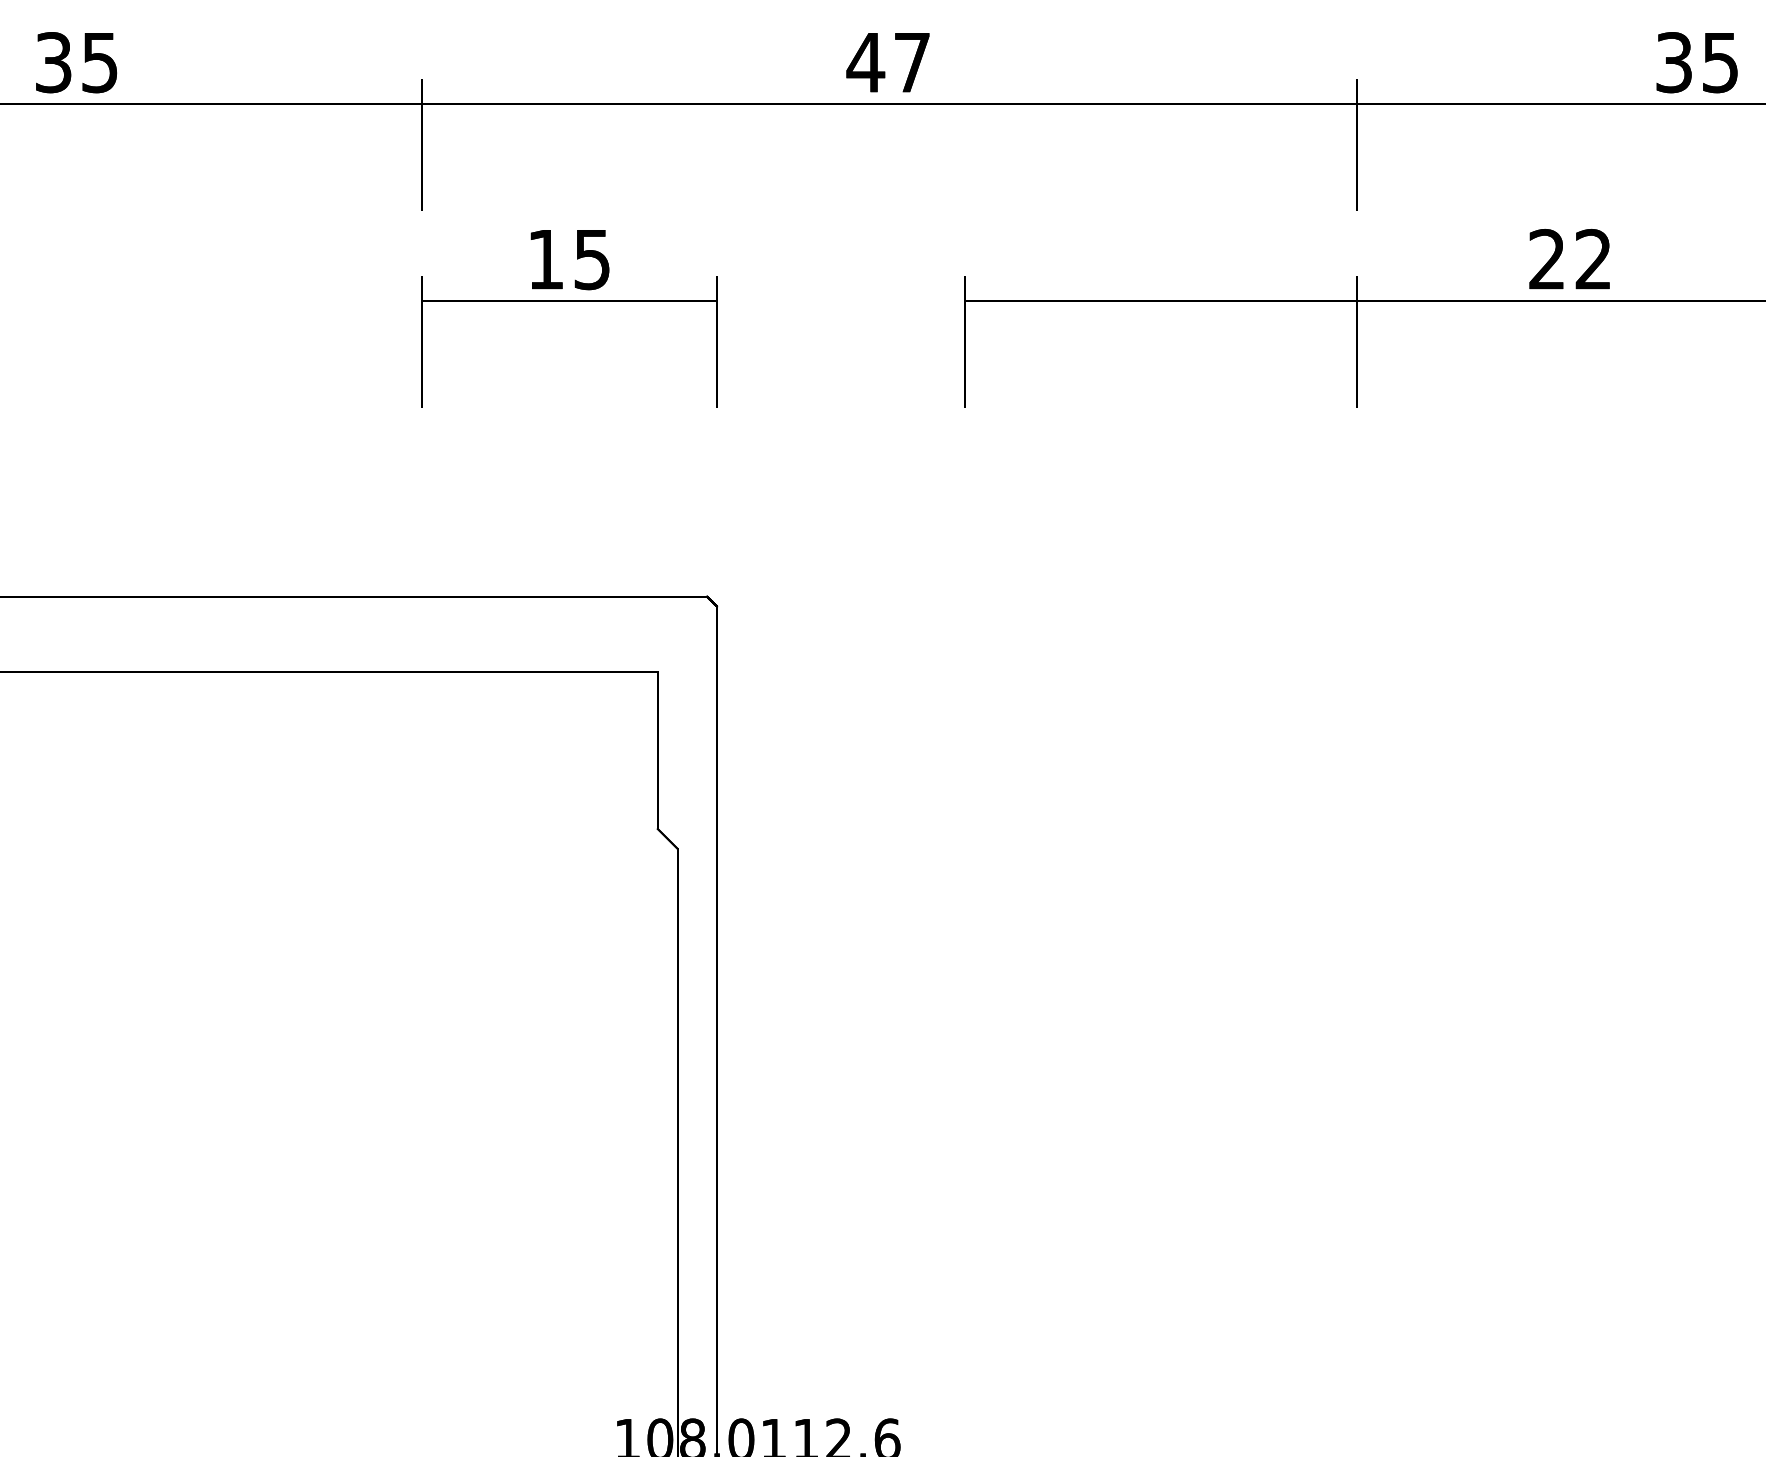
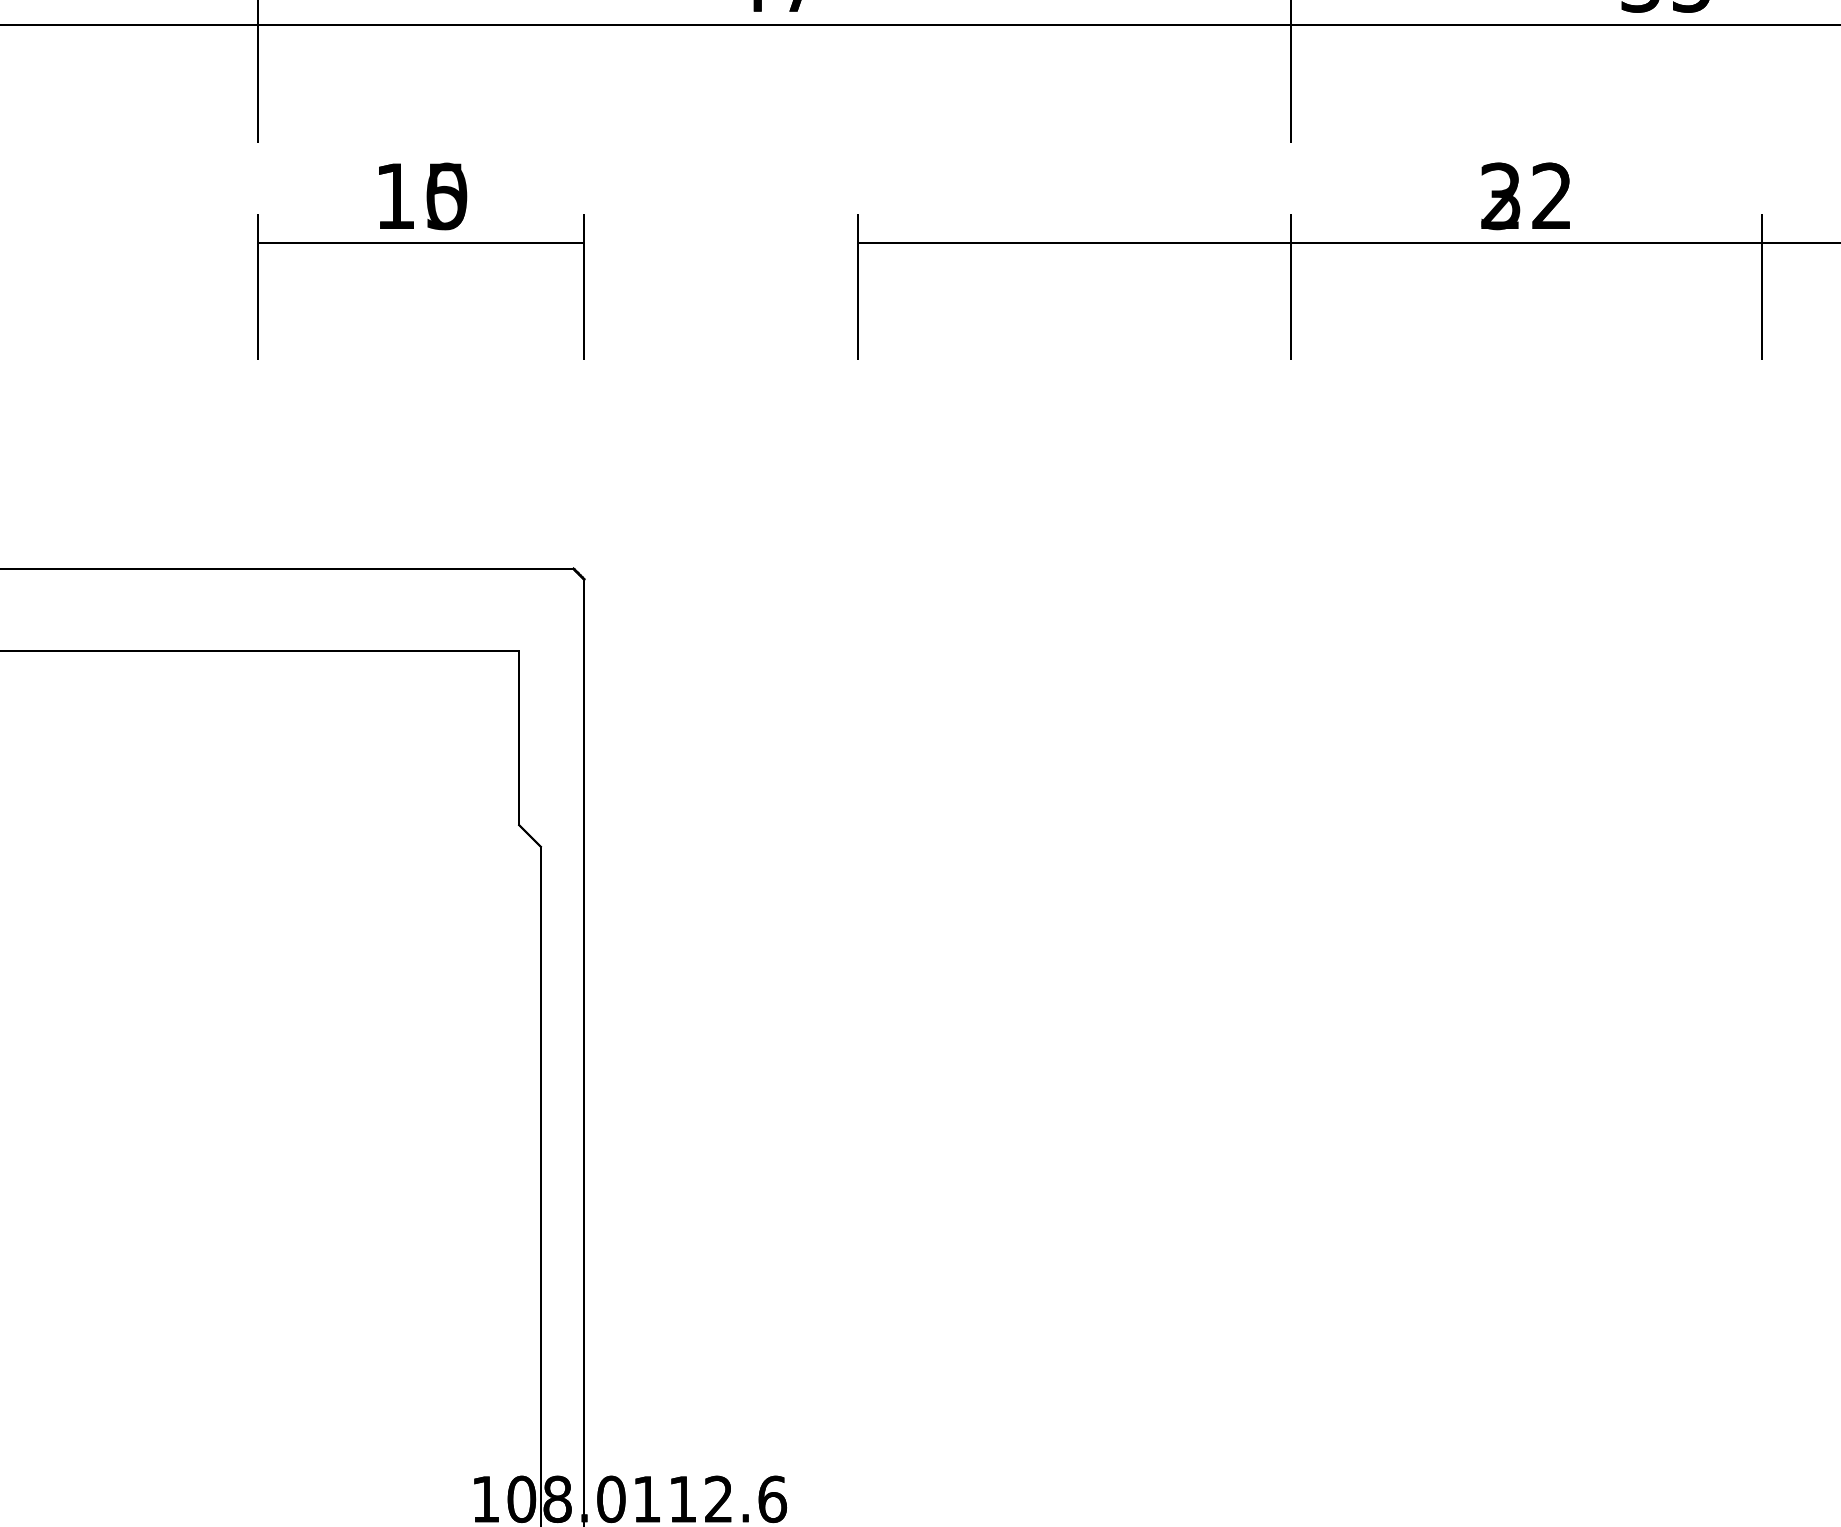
text: (592, 259) -> (446, 196), 15 -> 10
text: (1546, 259) -> (1500, 196), 22 -> 32

